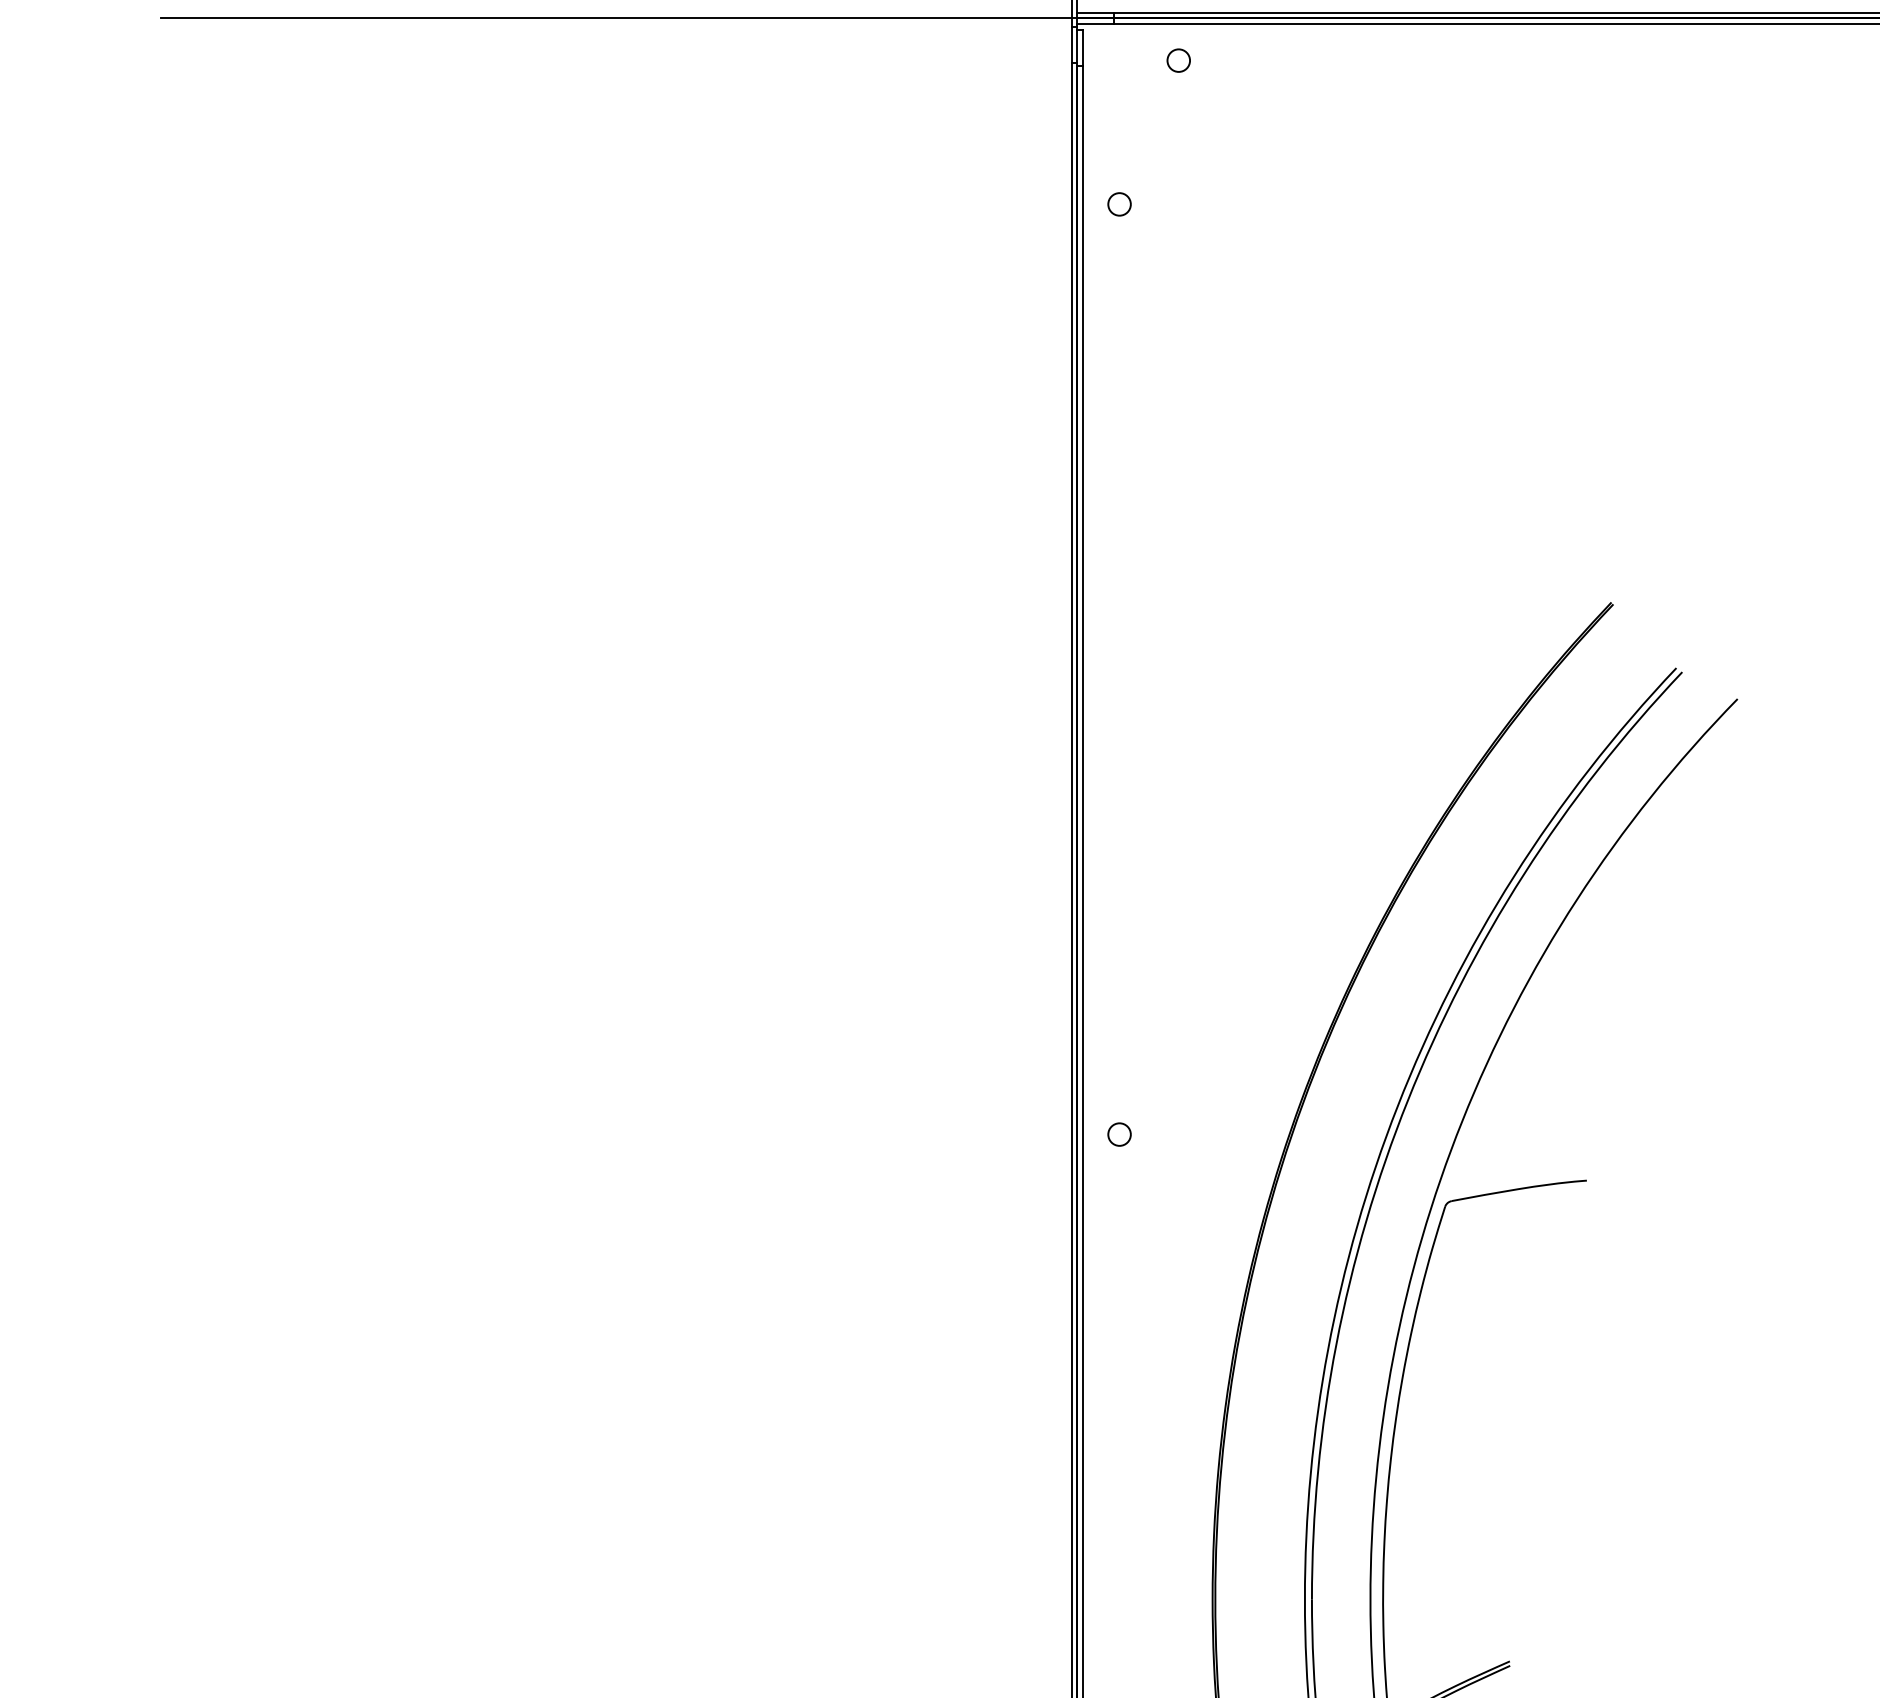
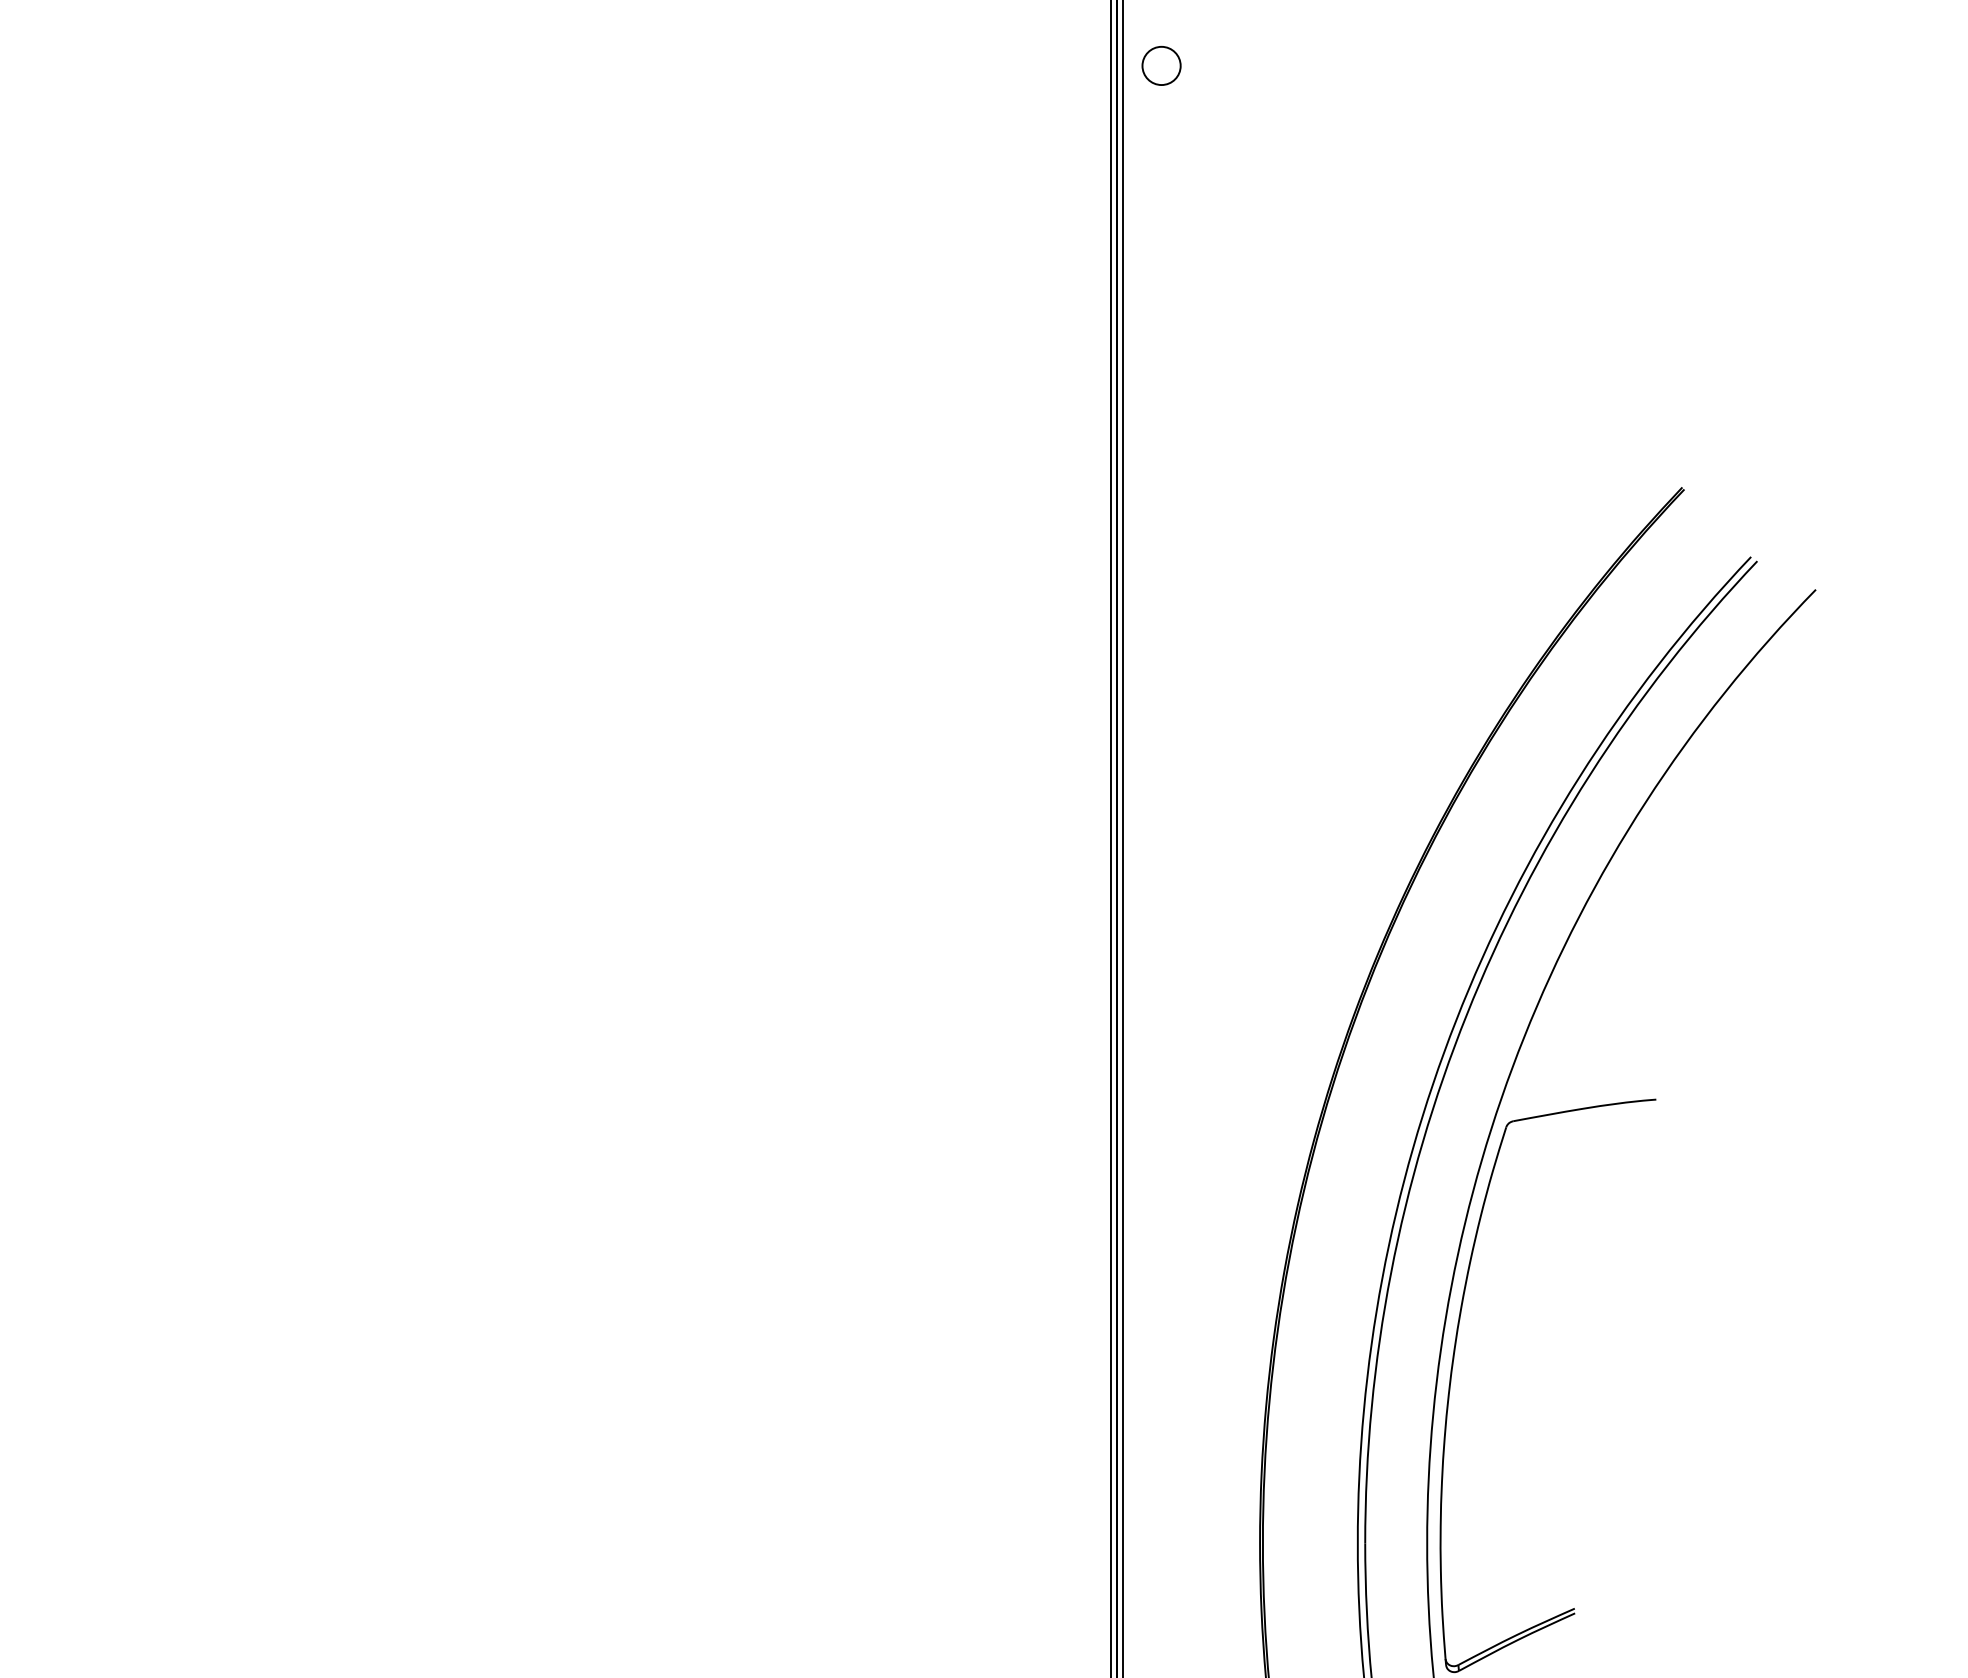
circle: (1119, 204) -> (1161, 66), size x1.6
circle: (1119, 1134) -> (1161, 1050), removed

